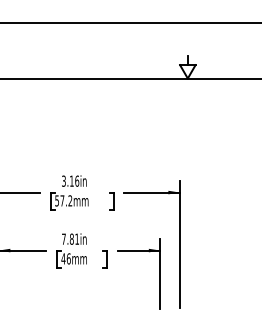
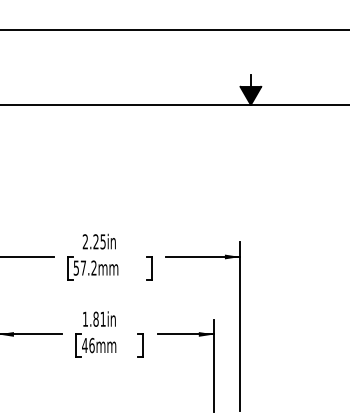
fill: (187, 71) -> (250, 95), added
text: (70, 180) -> (94, 240), 3.16in -> 2.25in
text: (63, 238) -> (84, 318), 7.81in -> 1.81in

